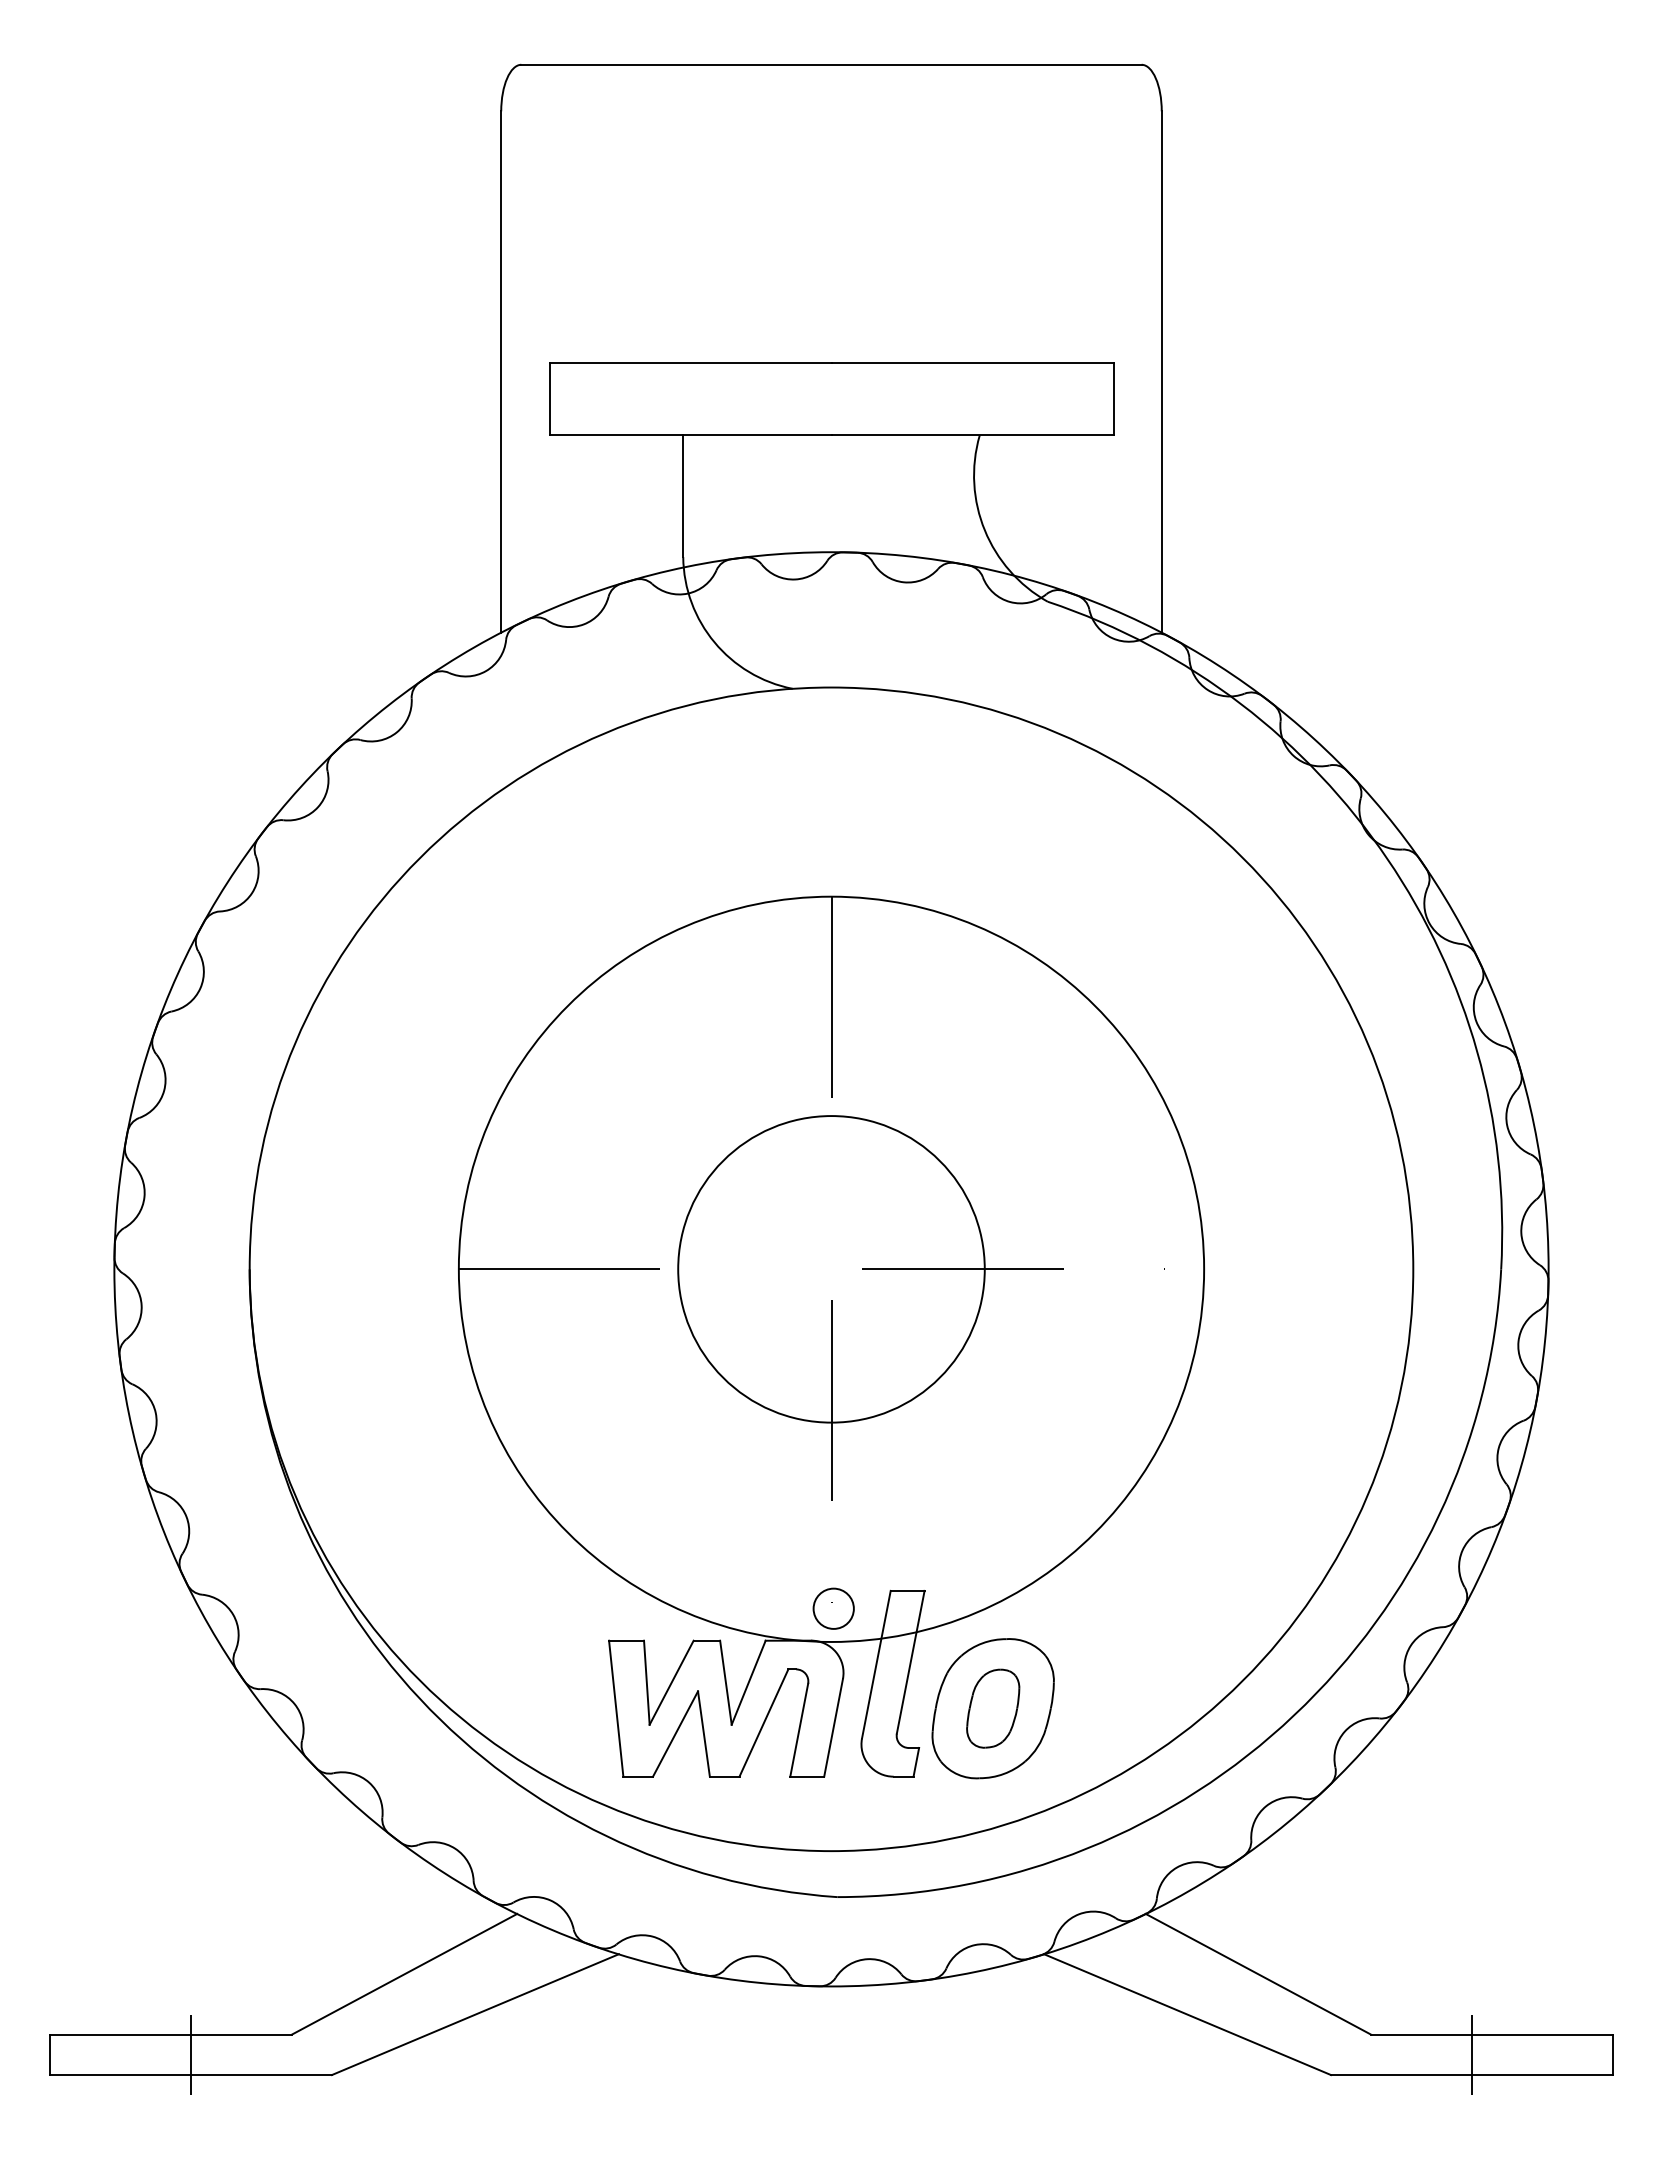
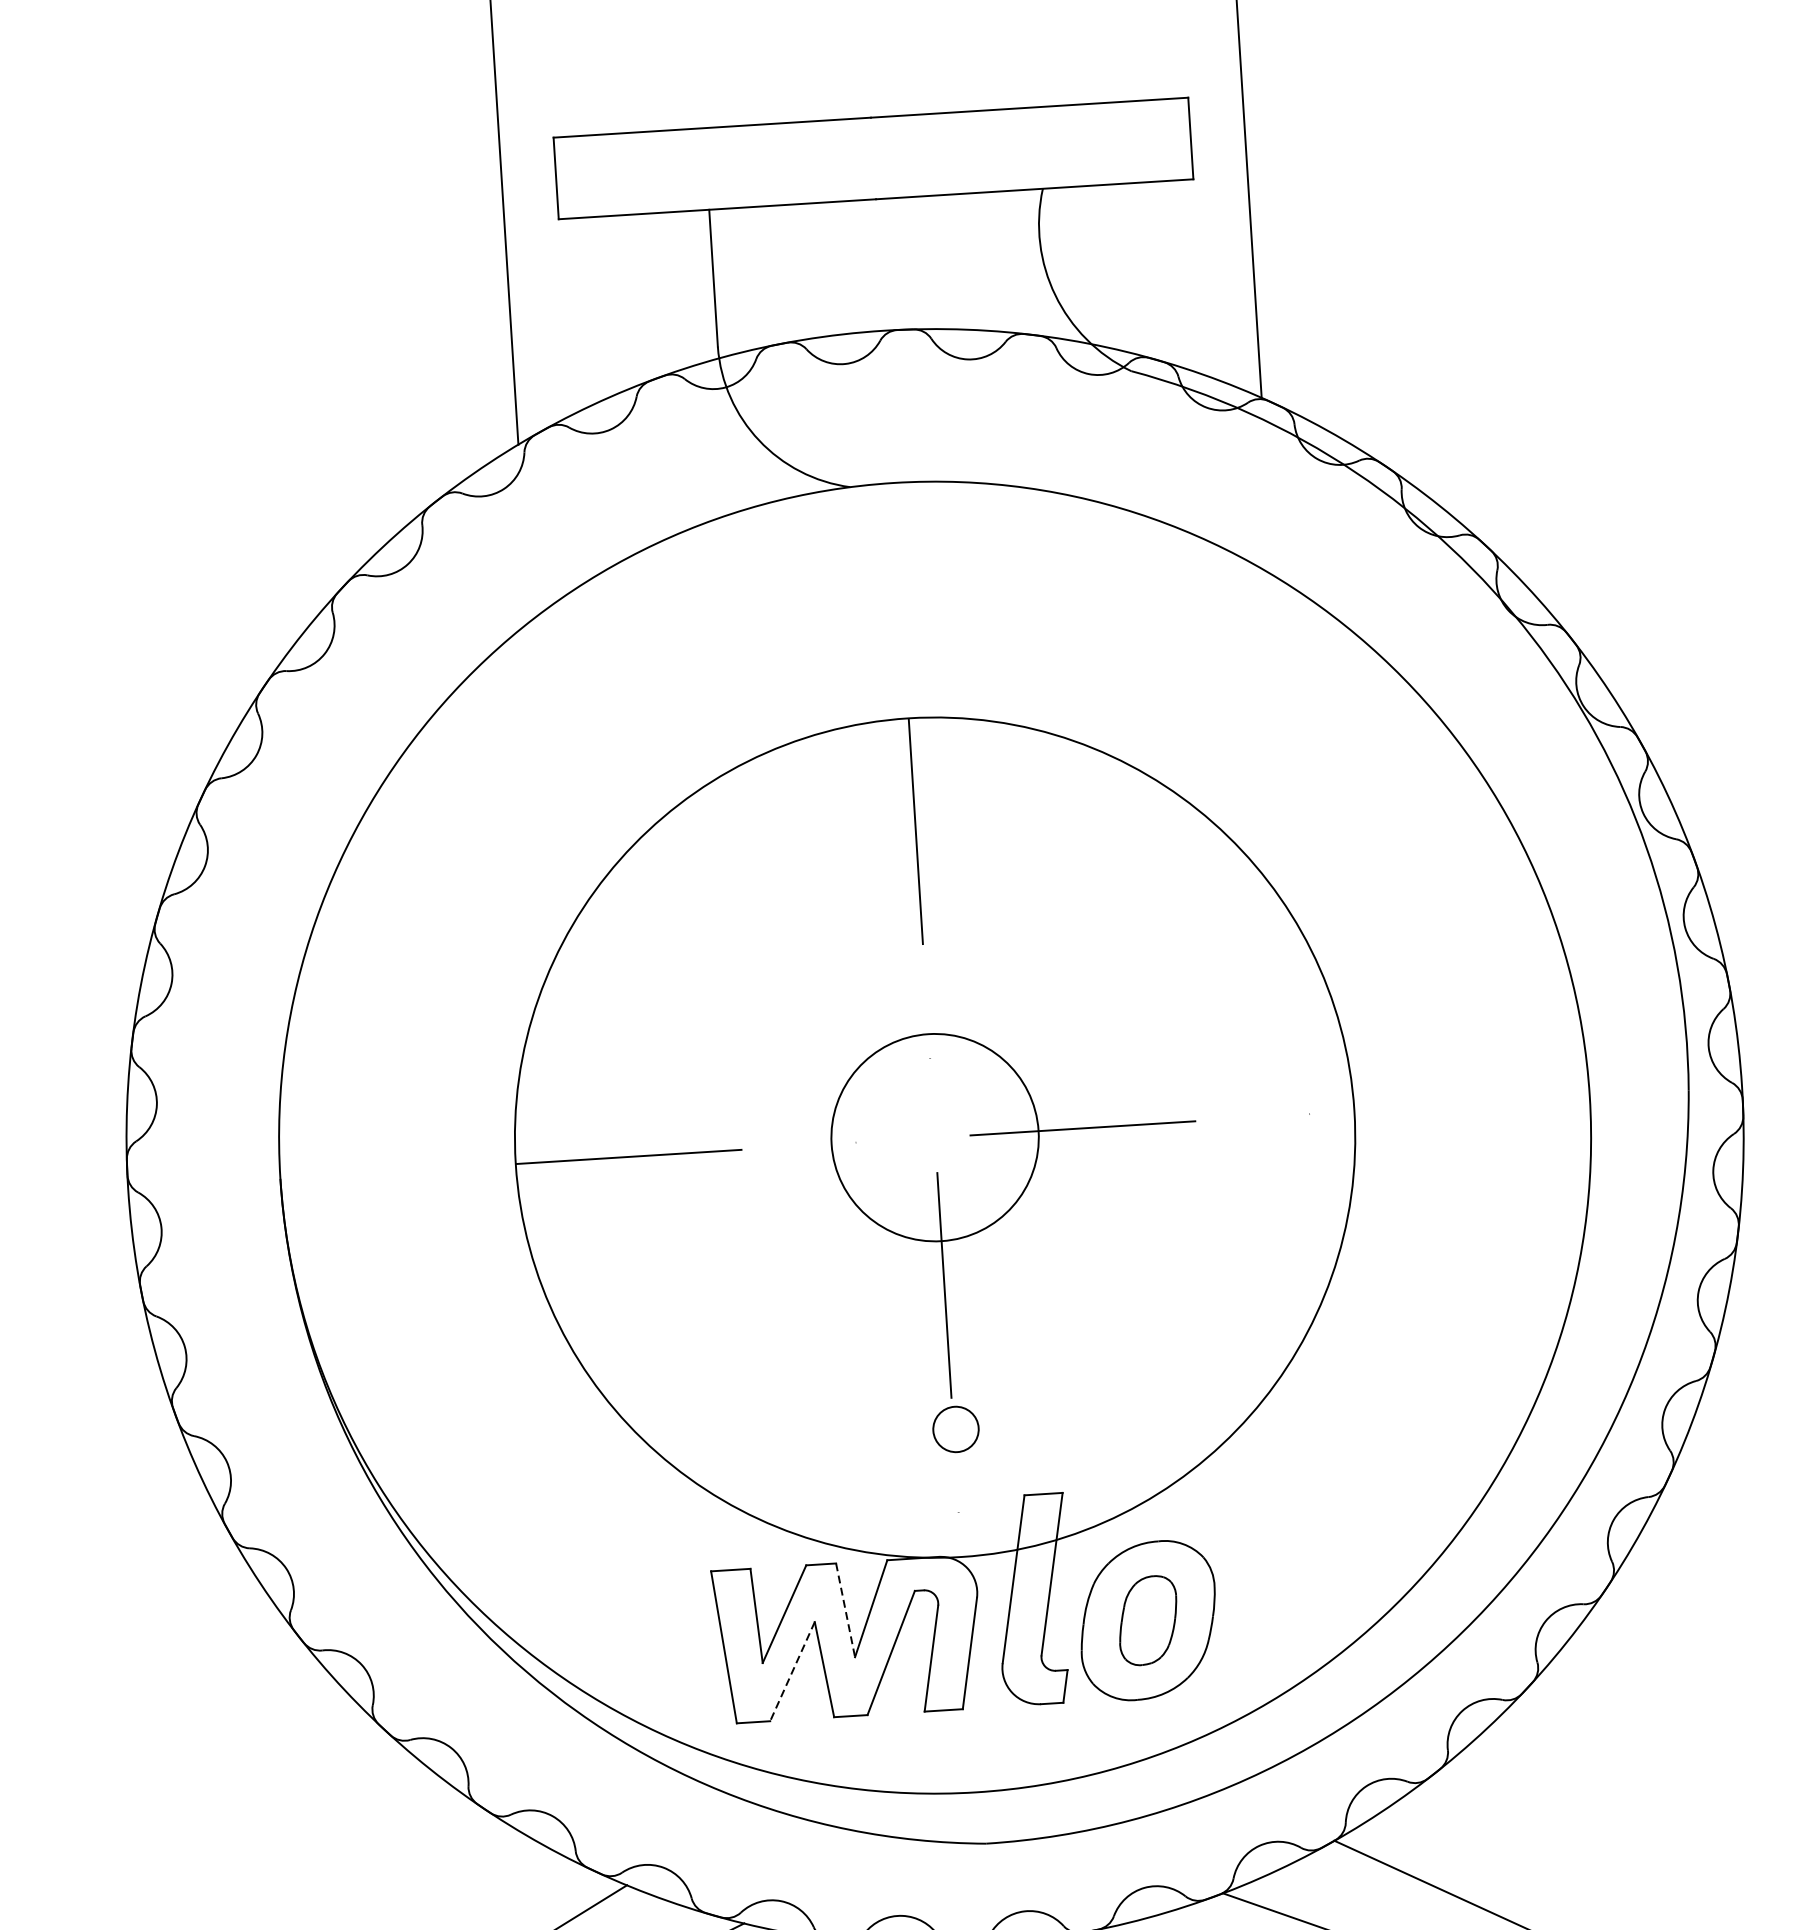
circle: (831, 1269) -> (935, 1137), size x0.6
circle: (833, 1608) -> (955, 1429), moved
line: (725, 1683) -> (845, 1611), solid -> dashed
line: (675, 1734) -> (792, 1672), solid -> dashed

